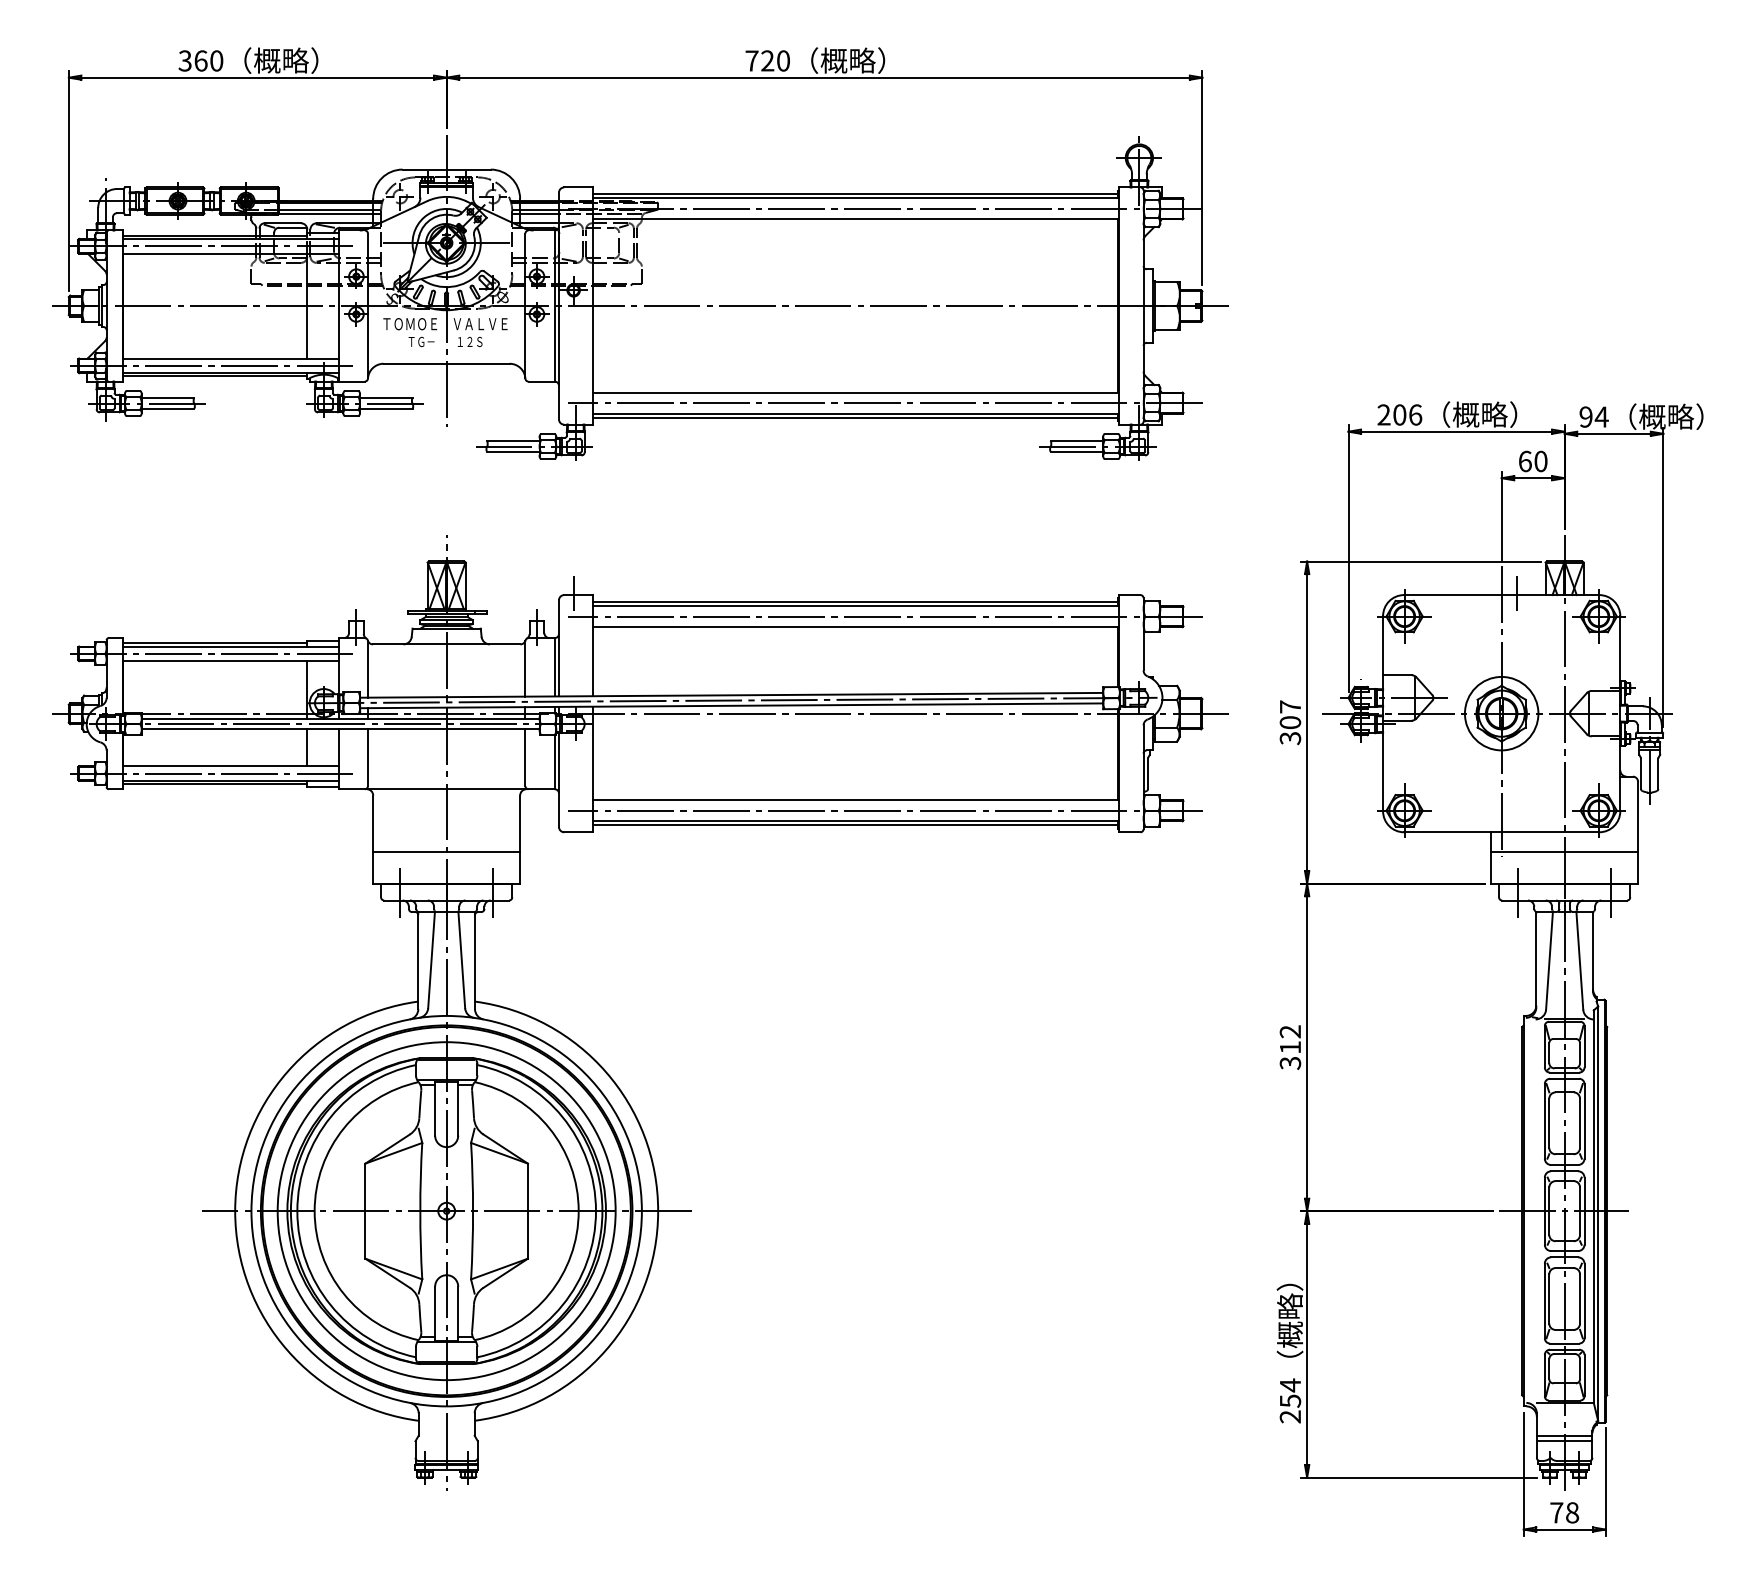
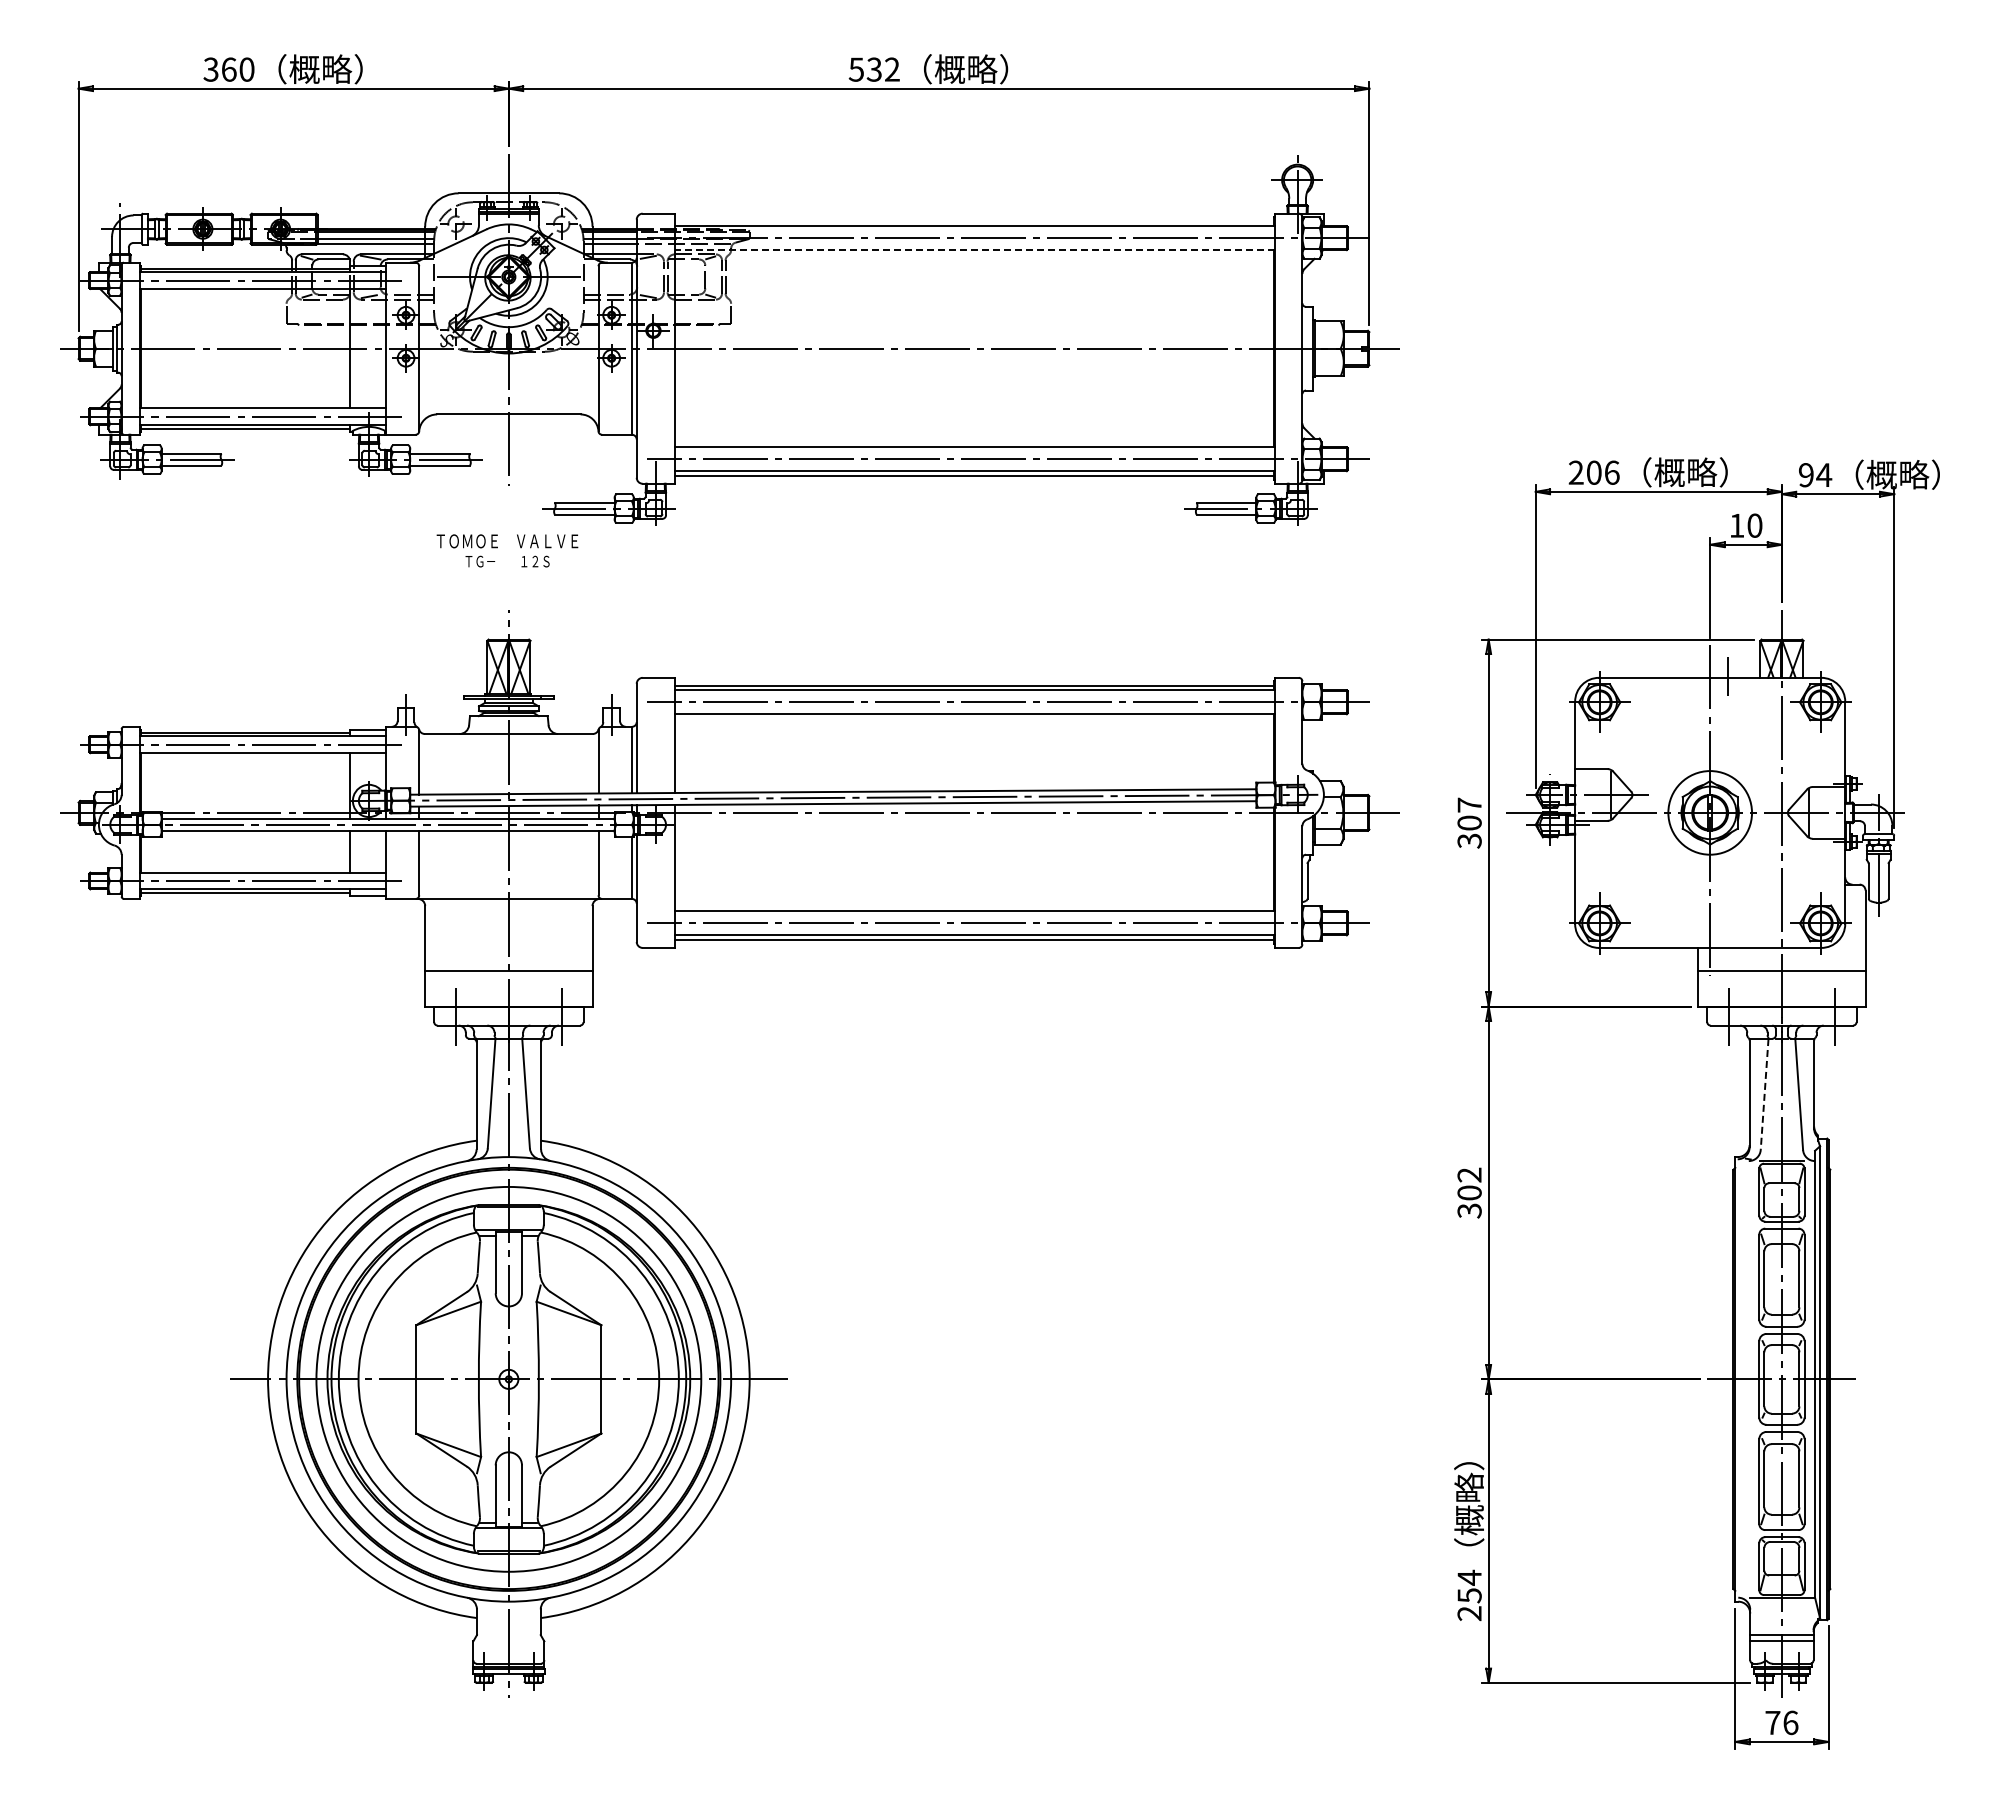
text: (766, 60) -> (873, 69), 720 -> 532
line: (854, 194) -> (973, 221), removed
line: (855, 219) -> (974, 250), solid -> dashed
text: (445, 332) -> (507, 550), moved
text: (1525, 461) -> (1737, 525), 60 -> 10
line: (573, 593) -> (653, 676), removed
line: (1549, 960) -> (1764, 1094), solid -> dashed
text: (1290, 1047) -> (1469, 1192), 312 -> 302
text: (1572, 1512) -> (1790, 1722), 78 -> 76

